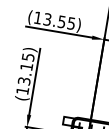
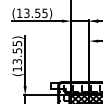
text: (26, 66) -> (17, 50), (13.15) -> (13.55)

